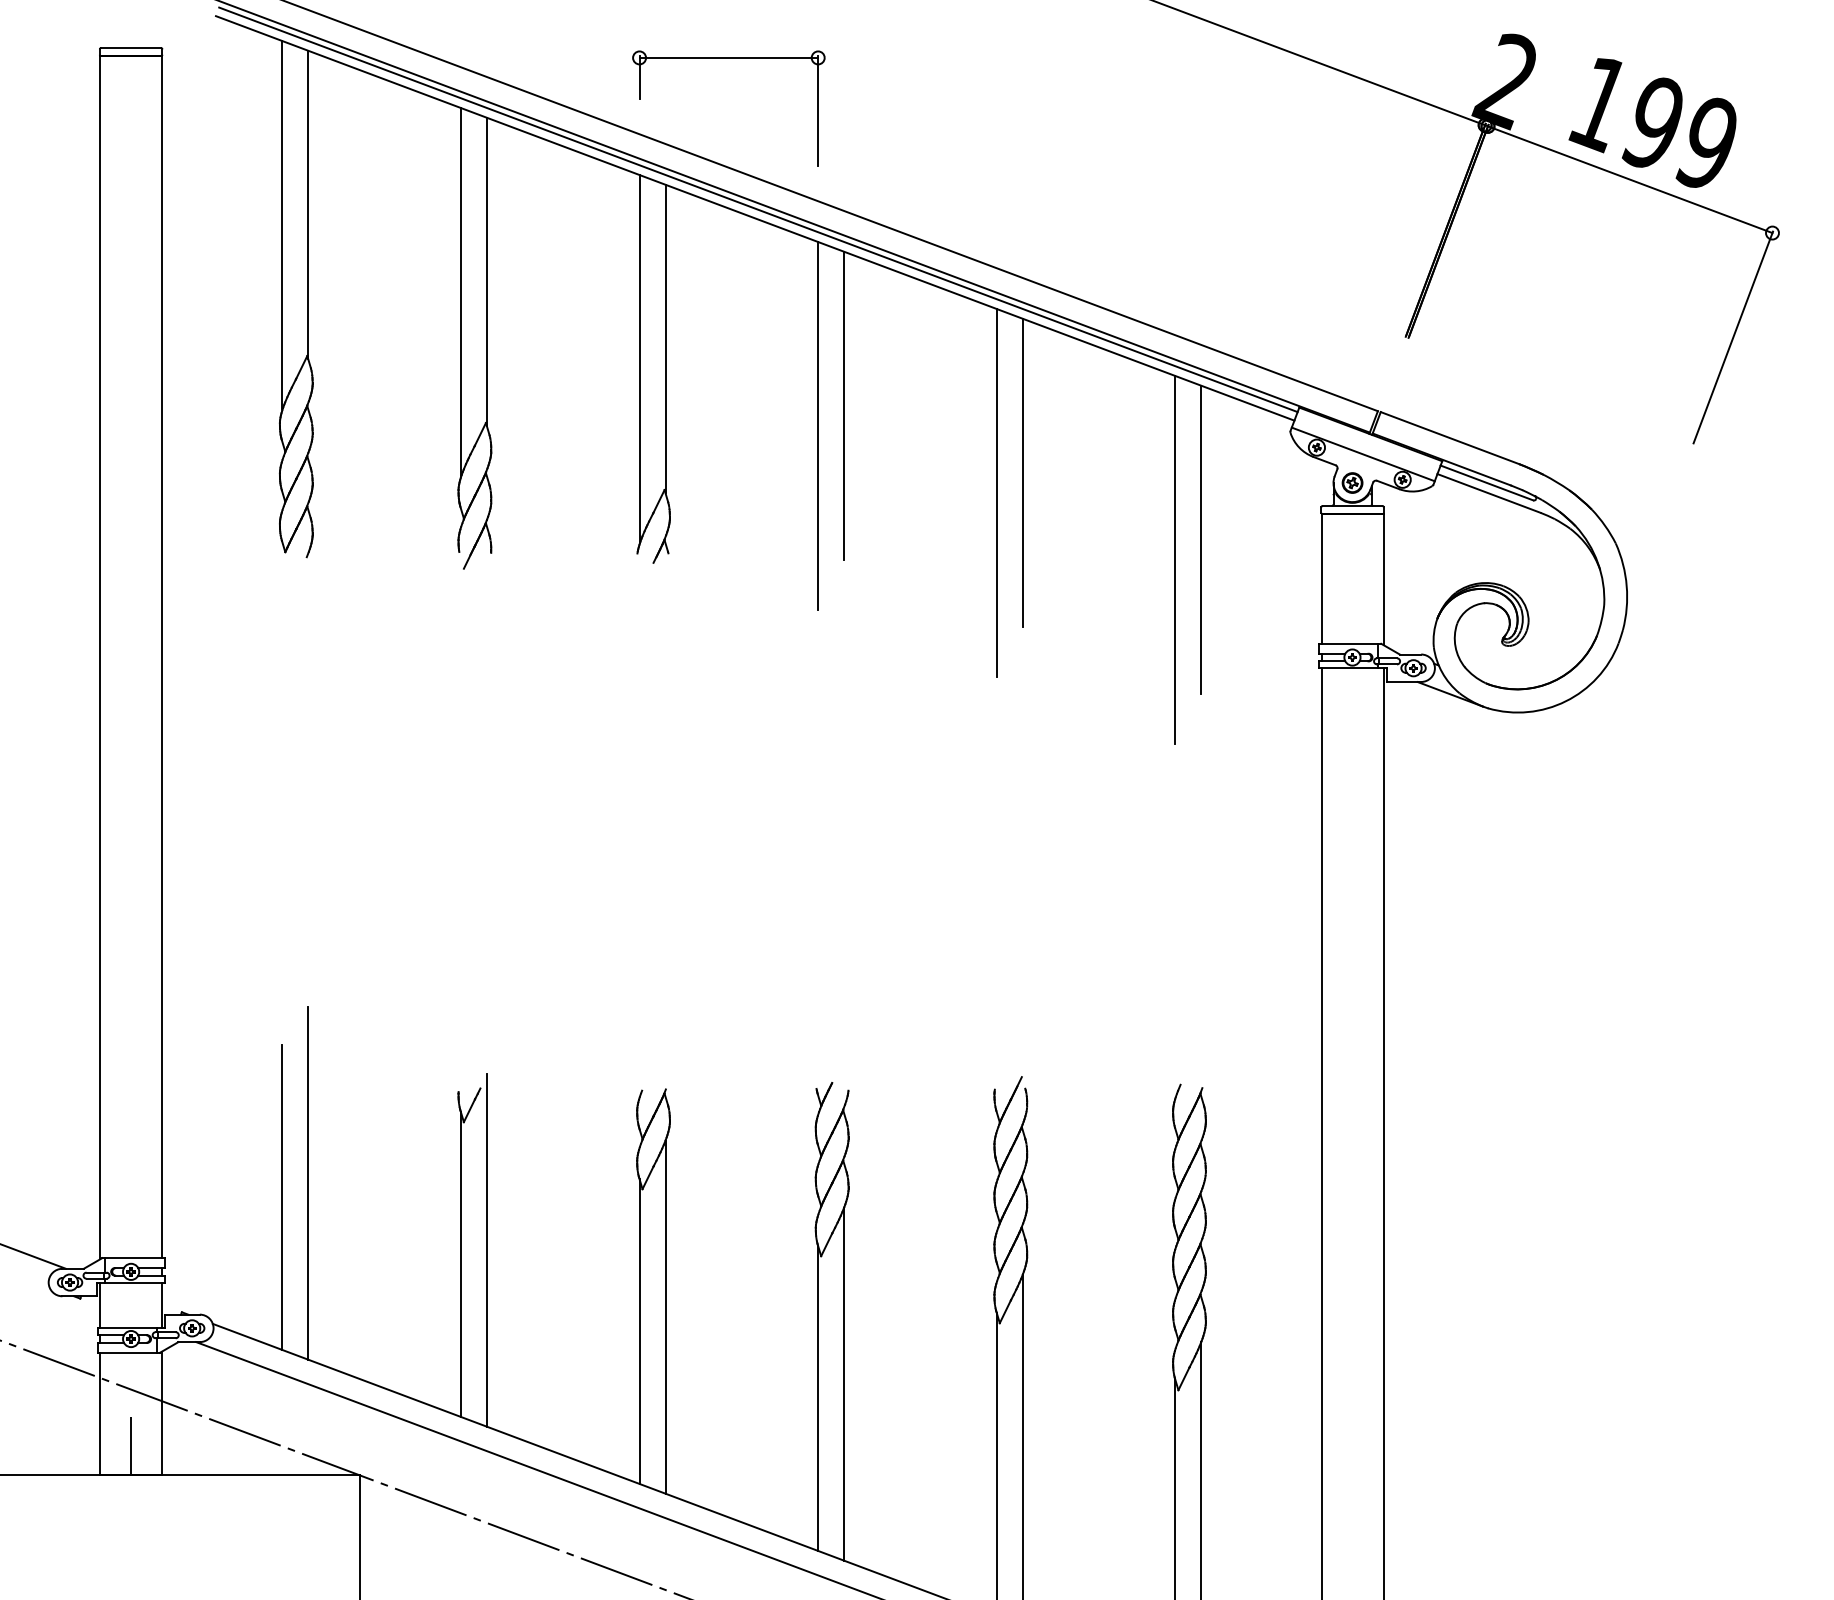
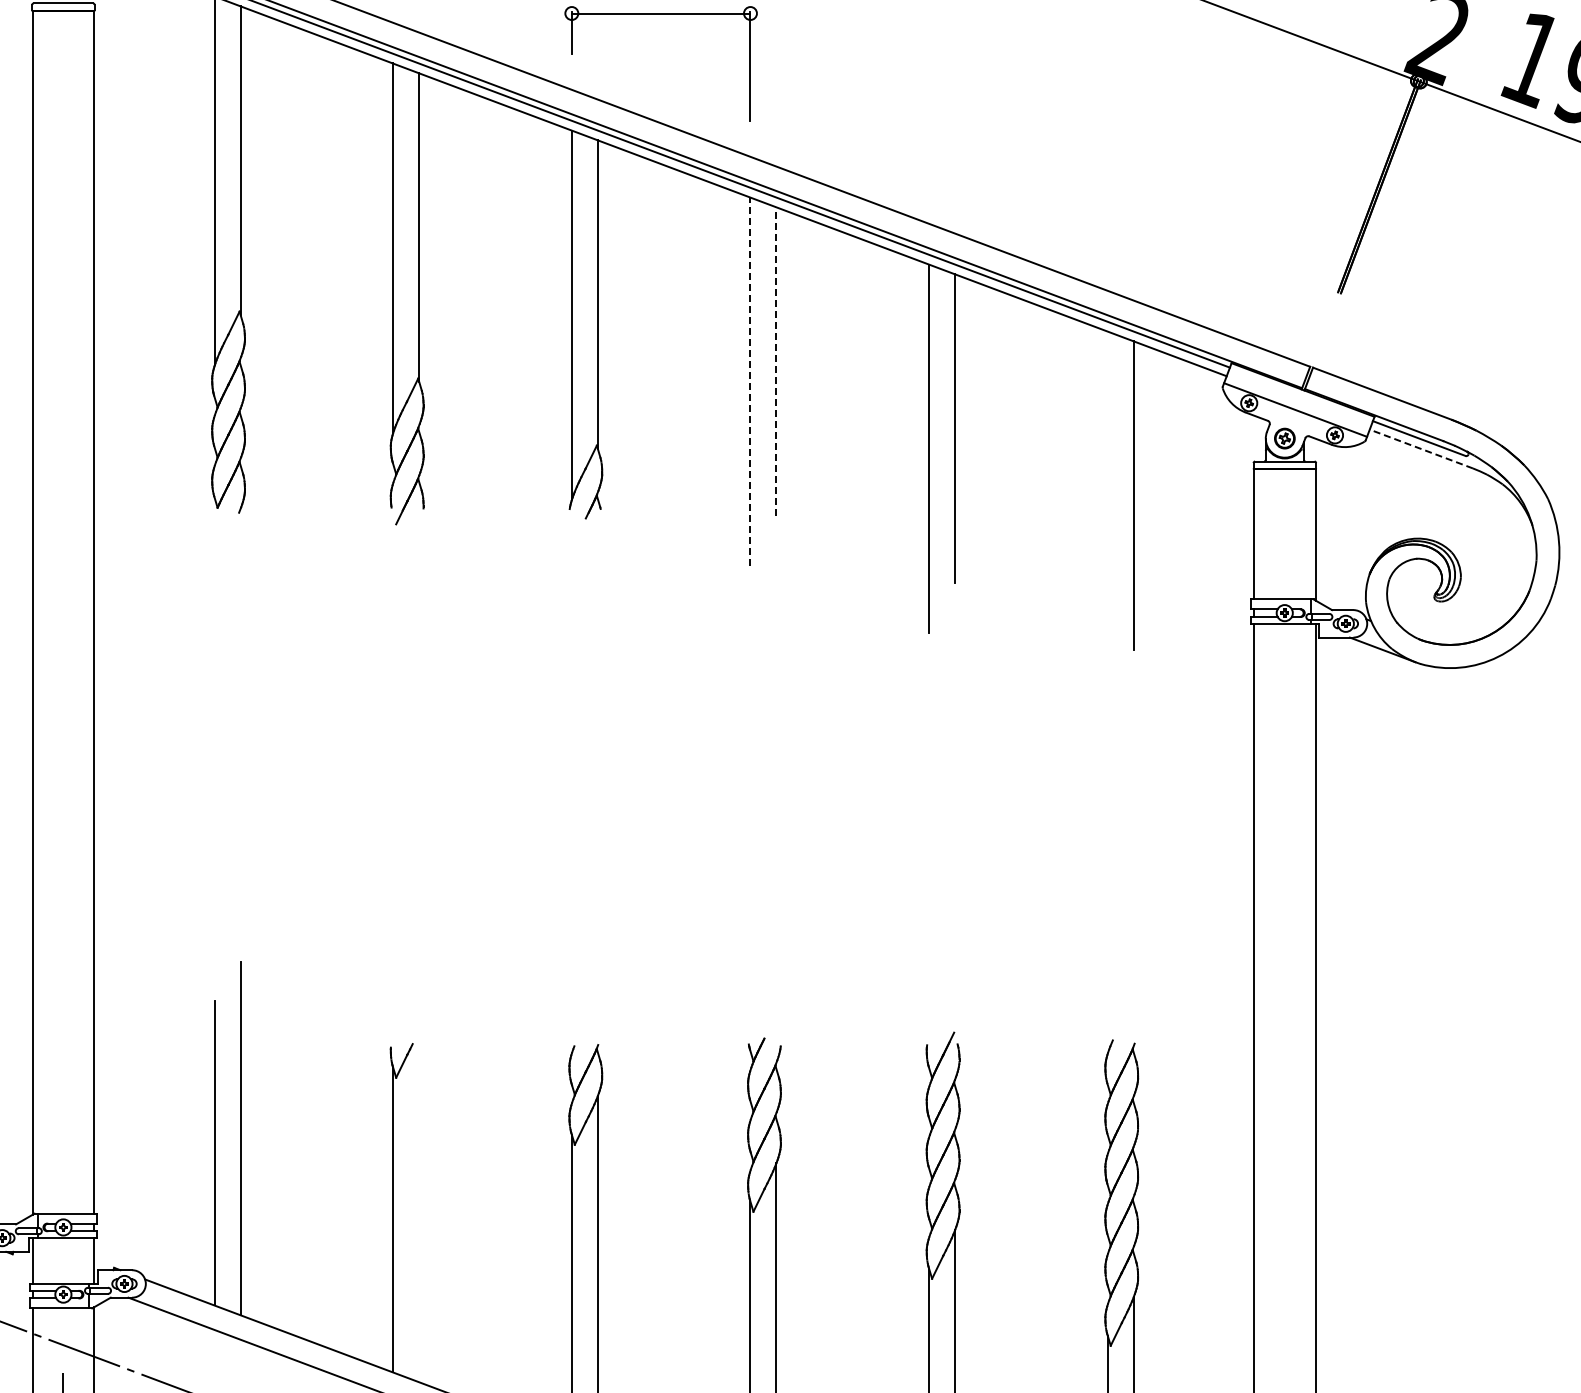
line: (844, 405) -> (776, 361), solid -> dashed
line: (818, 425) -> (750, 381), solid -> dashed
line: (1488, 493) -> (1420, 449), solid -> dashed
line: (1175, 559) -> (1107, 515), removed
line: (486, 1249) -> (418, 1205), removed

